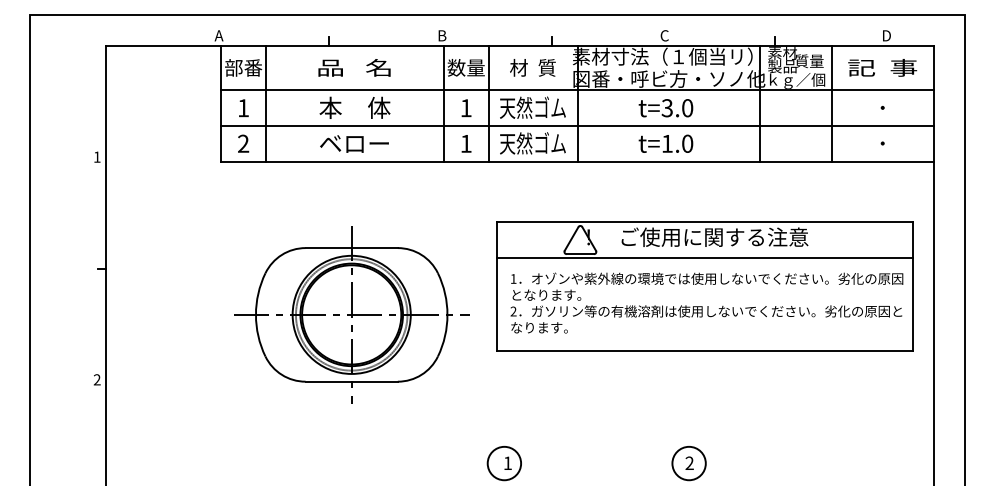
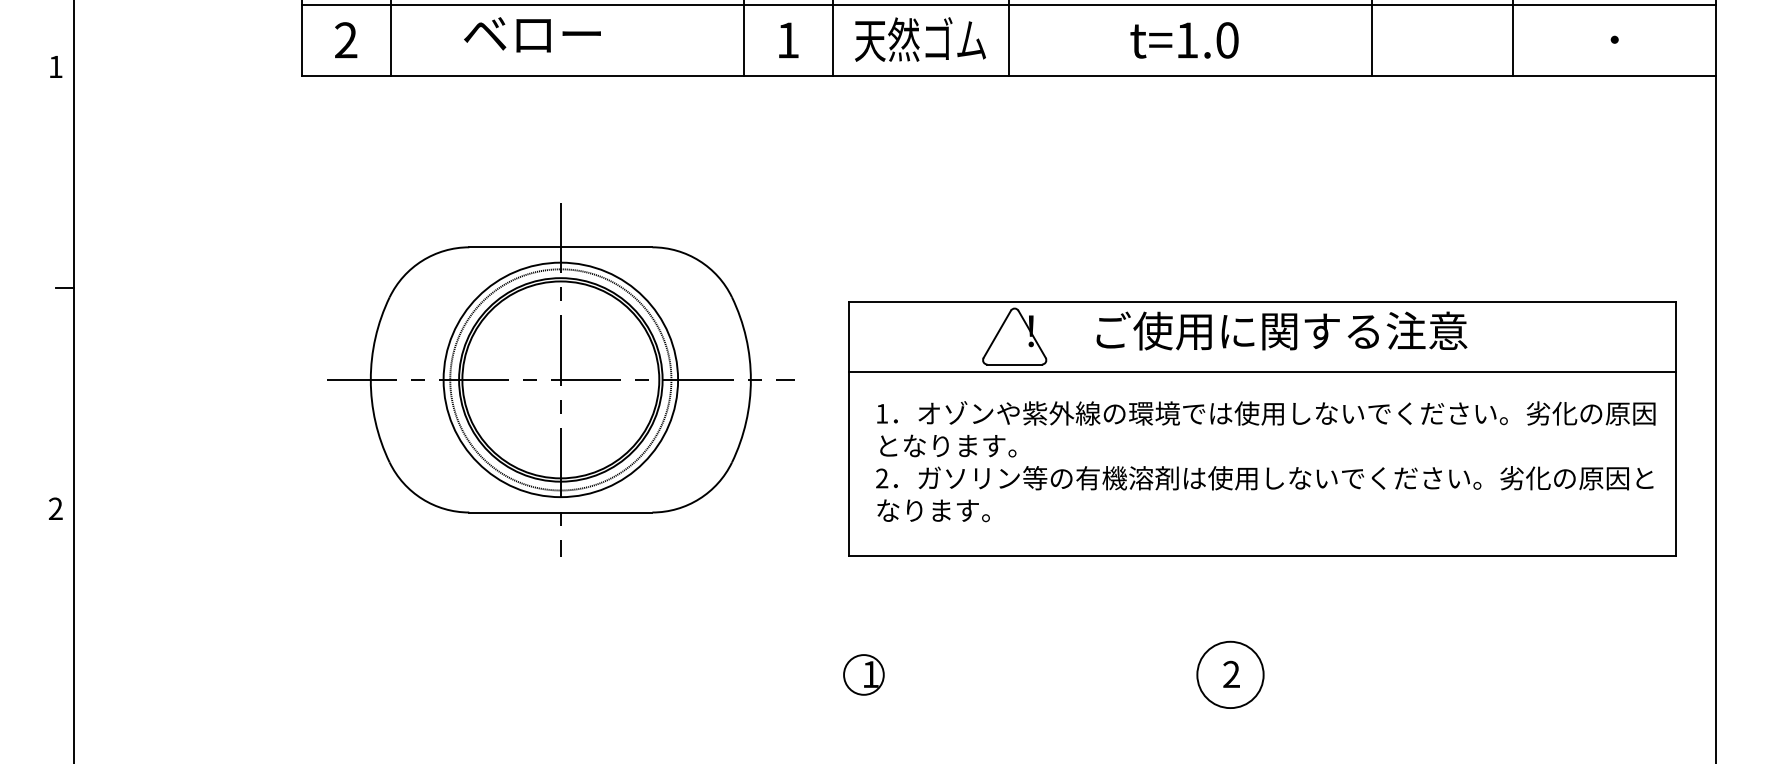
text: (354, 143) -> (532, 33), moved
part: (704, 286) -> (1261, 428), moved
circle: (504, 463) -> (864, 674), size x0.6

